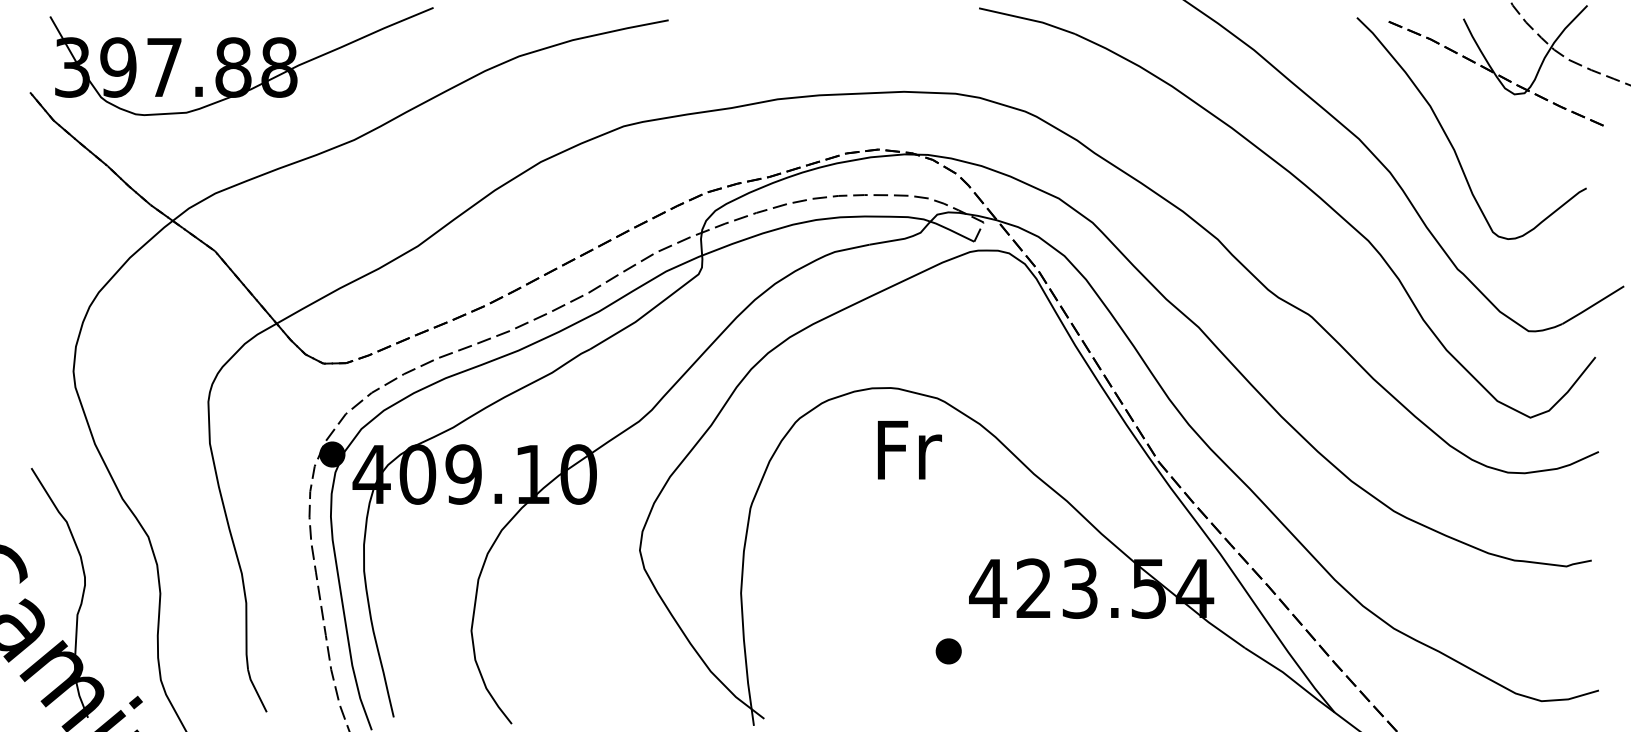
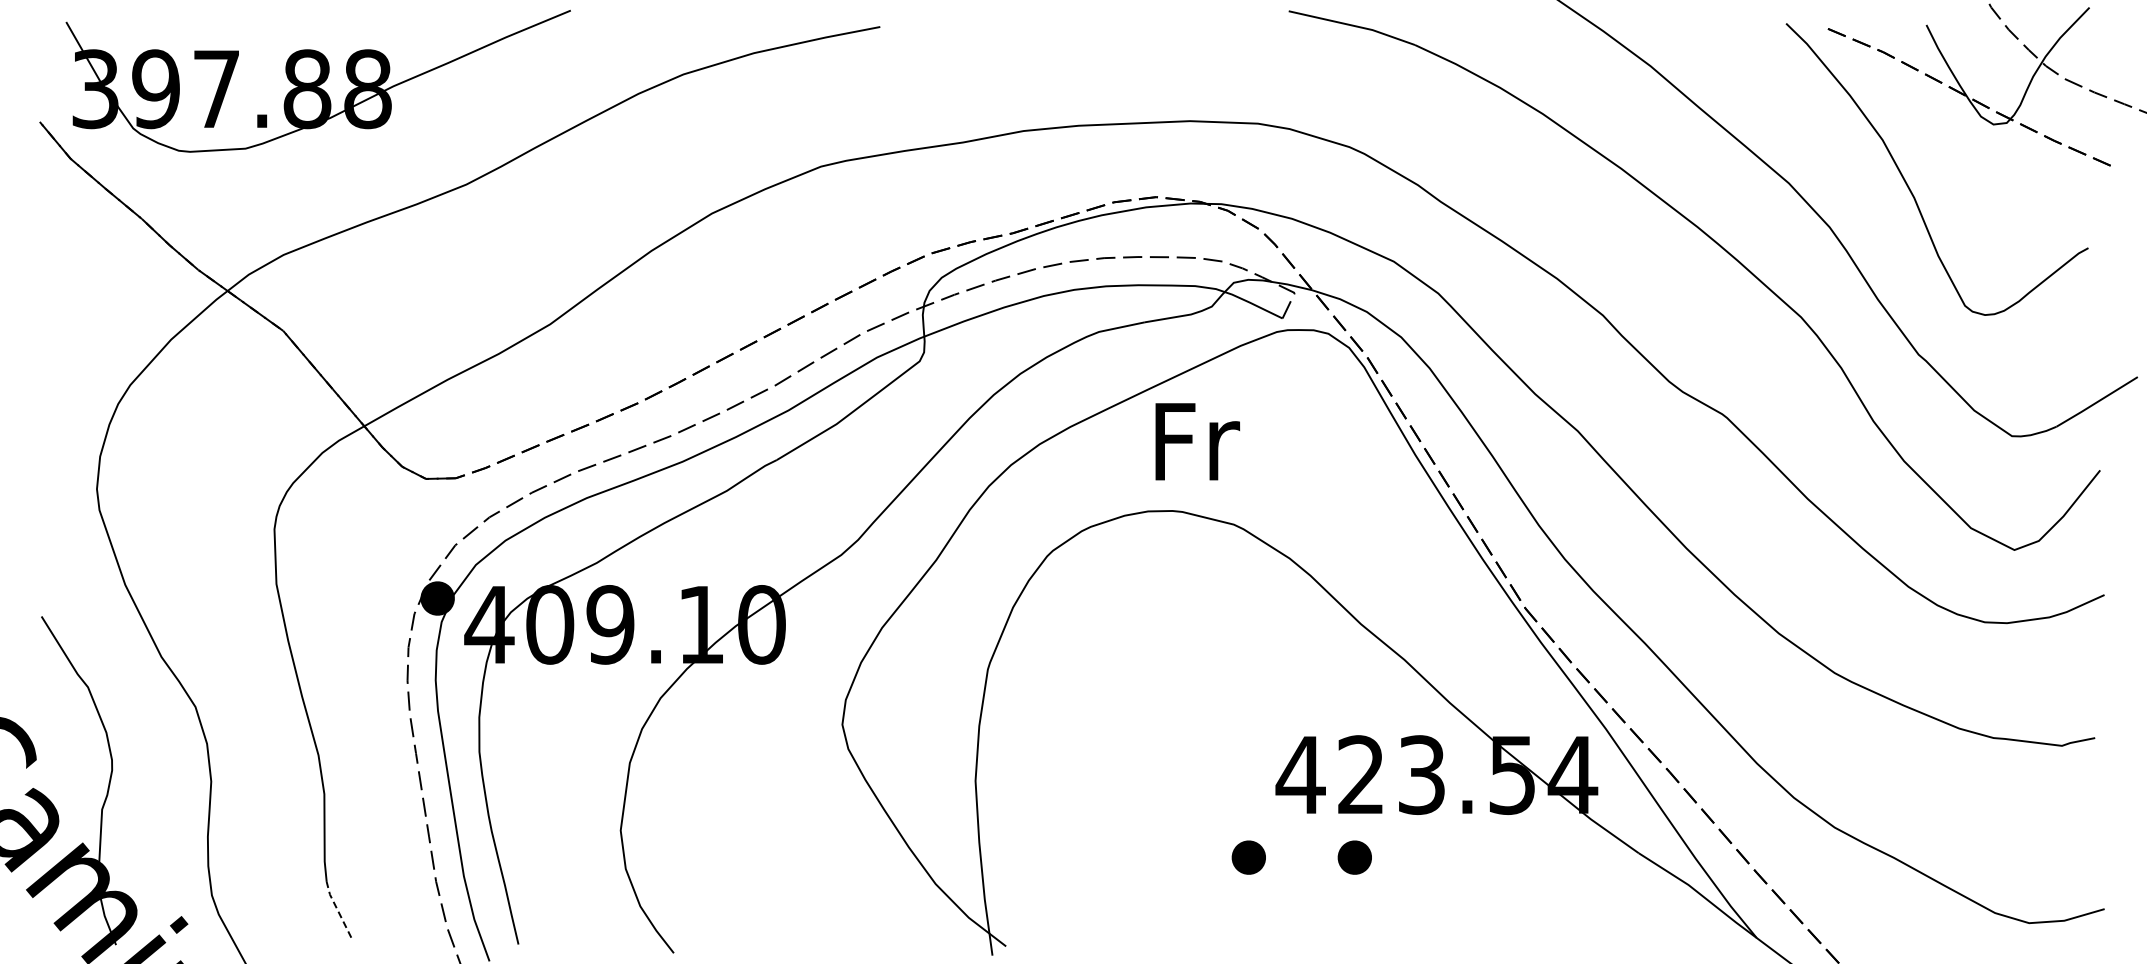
text: (909, 449) -> (1197, 441), moved
part: (1029, 651) -> (1354, 857), added
line: (256, 690) -> (337, 909), solid -> dashed

